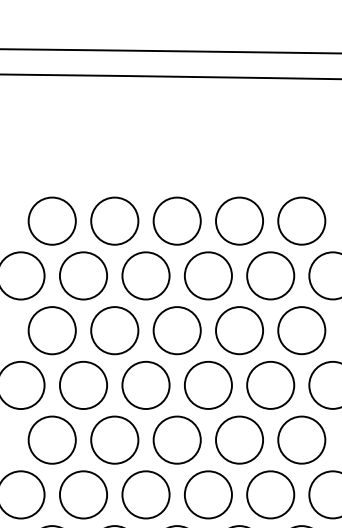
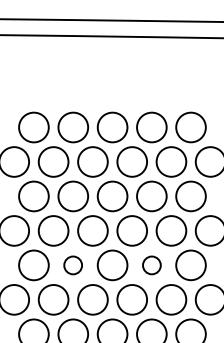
part: (113, 440) -> (72, 265), size x0.6
part: (238, 440) -> (151, 265), size x0.6

